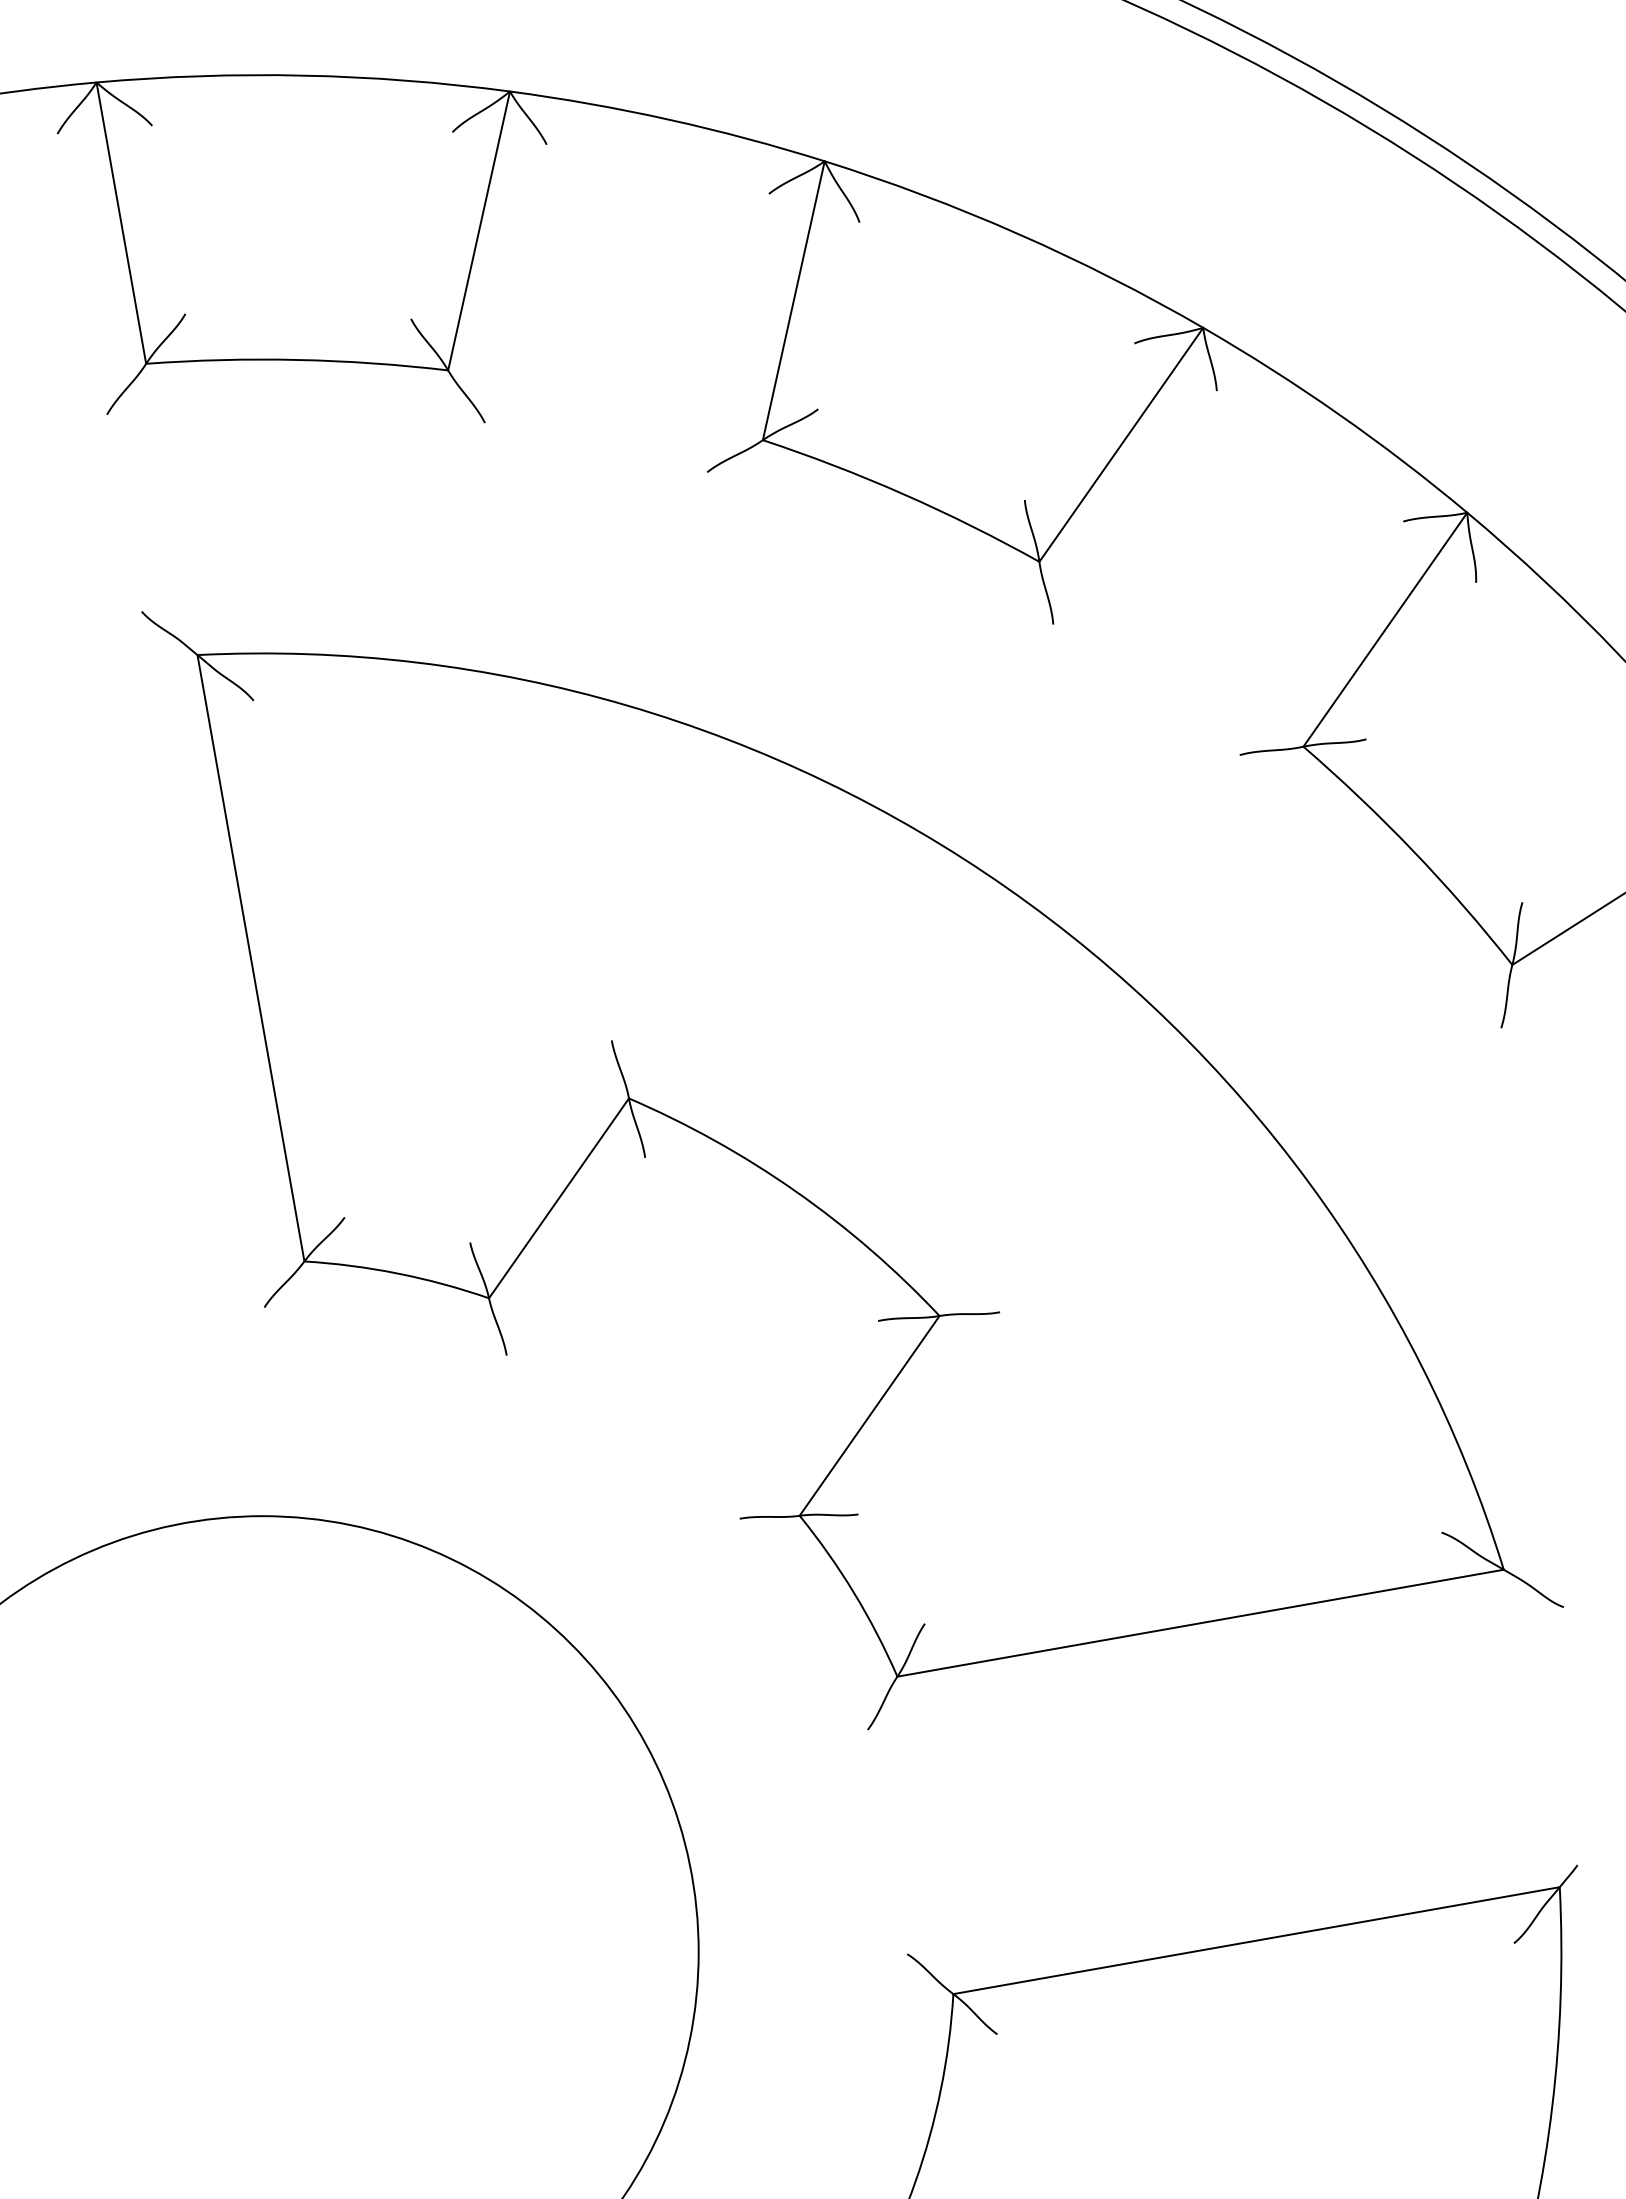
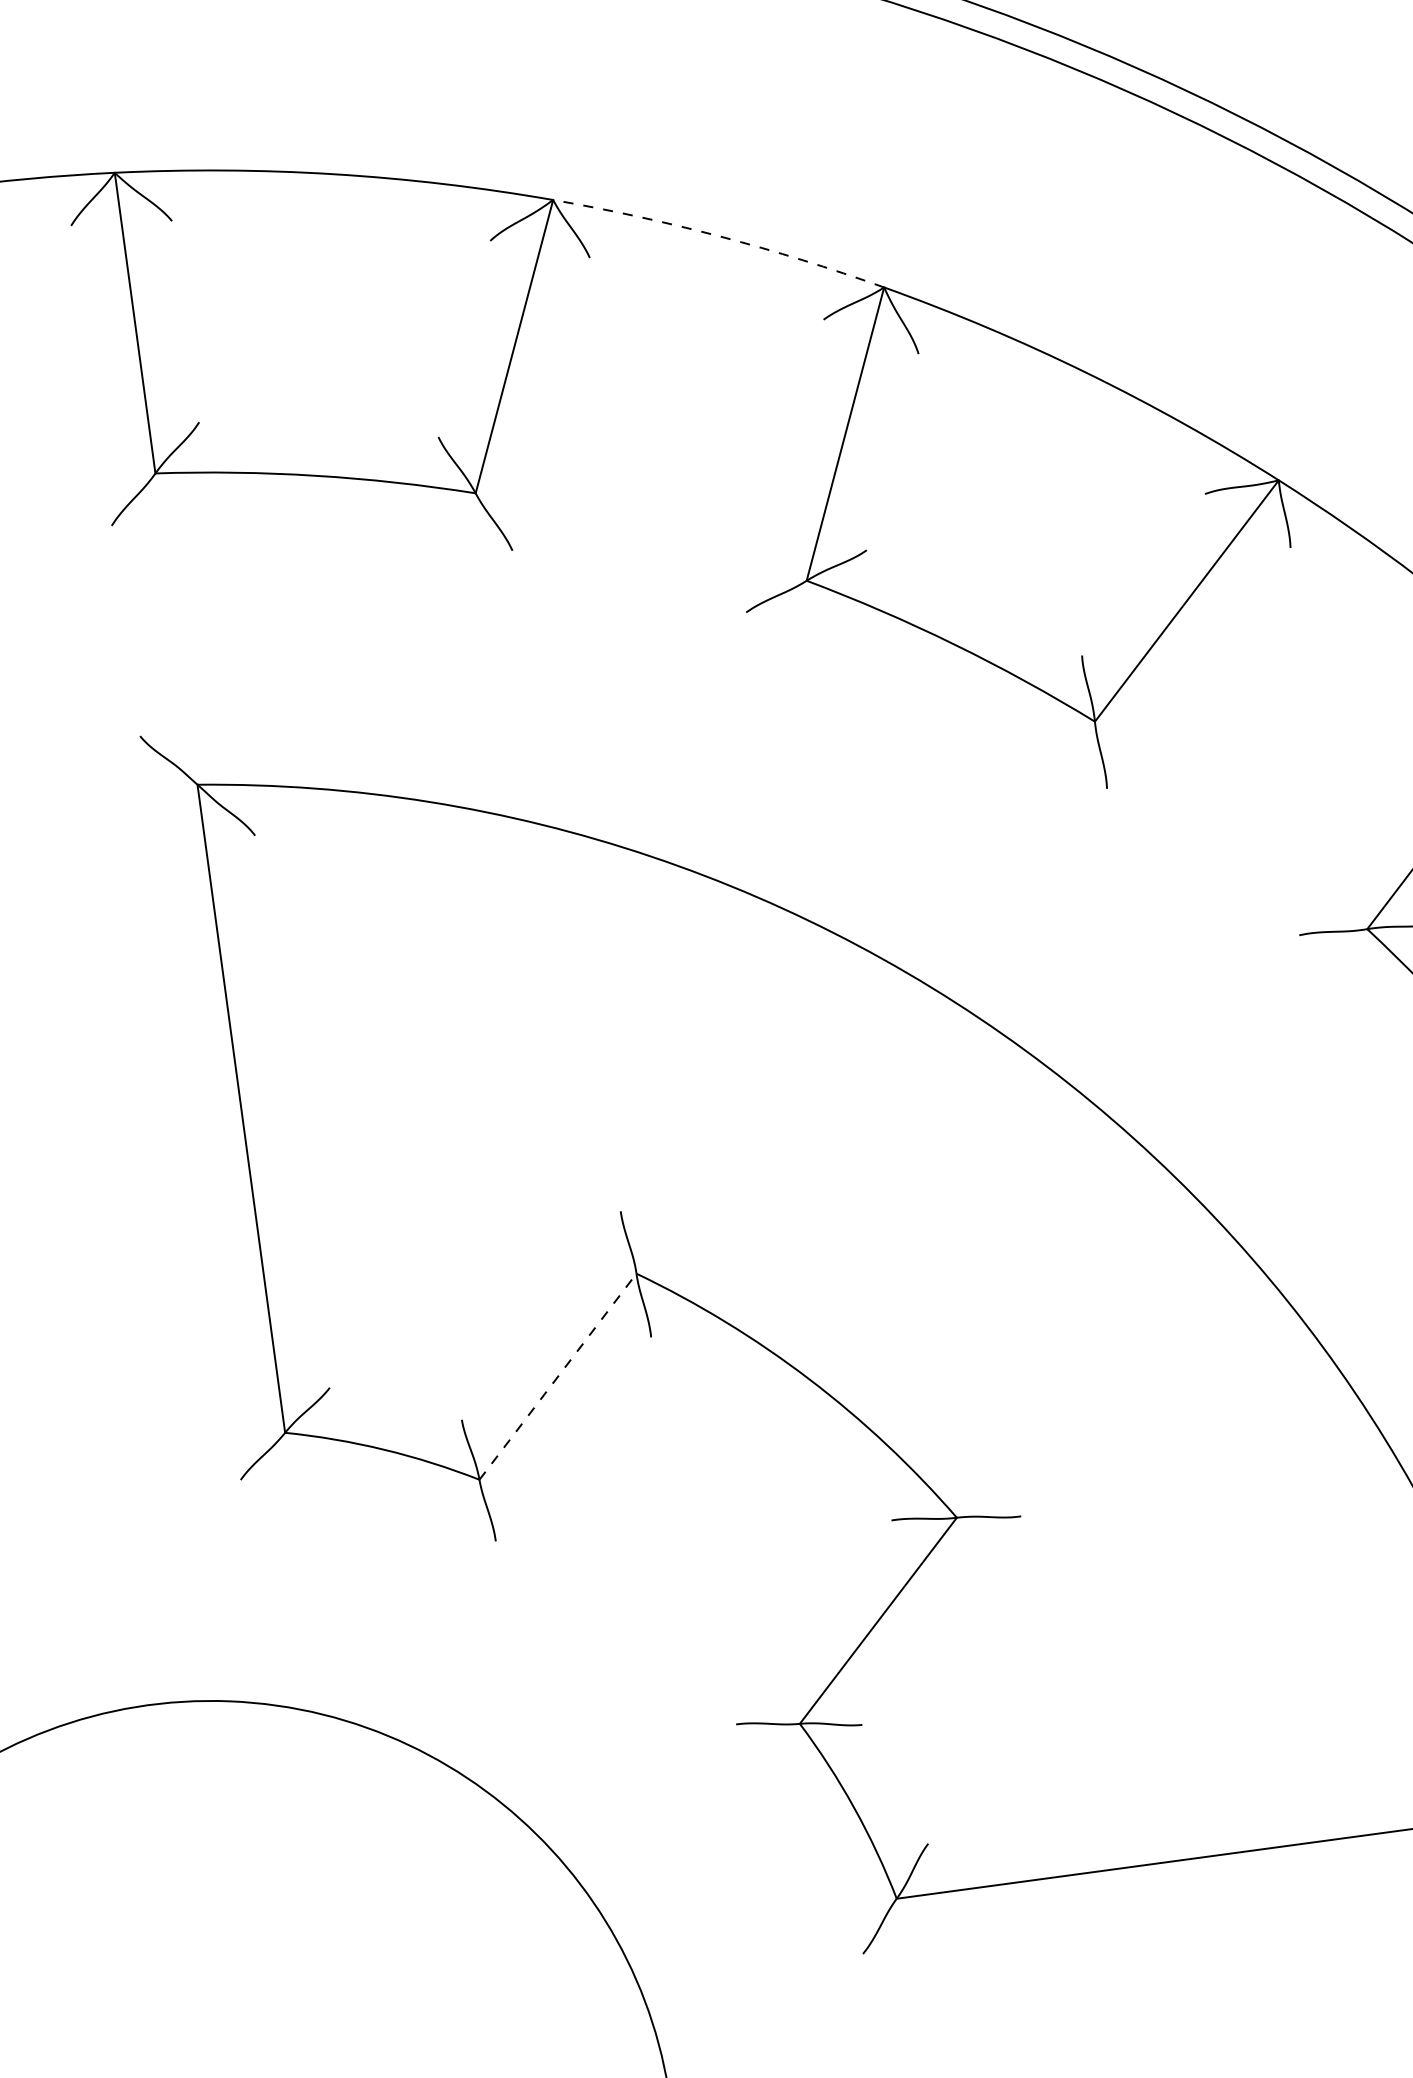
arc: (668, 119) -> (720, 236), solid -> dashed
line: (559, 1198) -> (558, 1376), solid -> dashed

